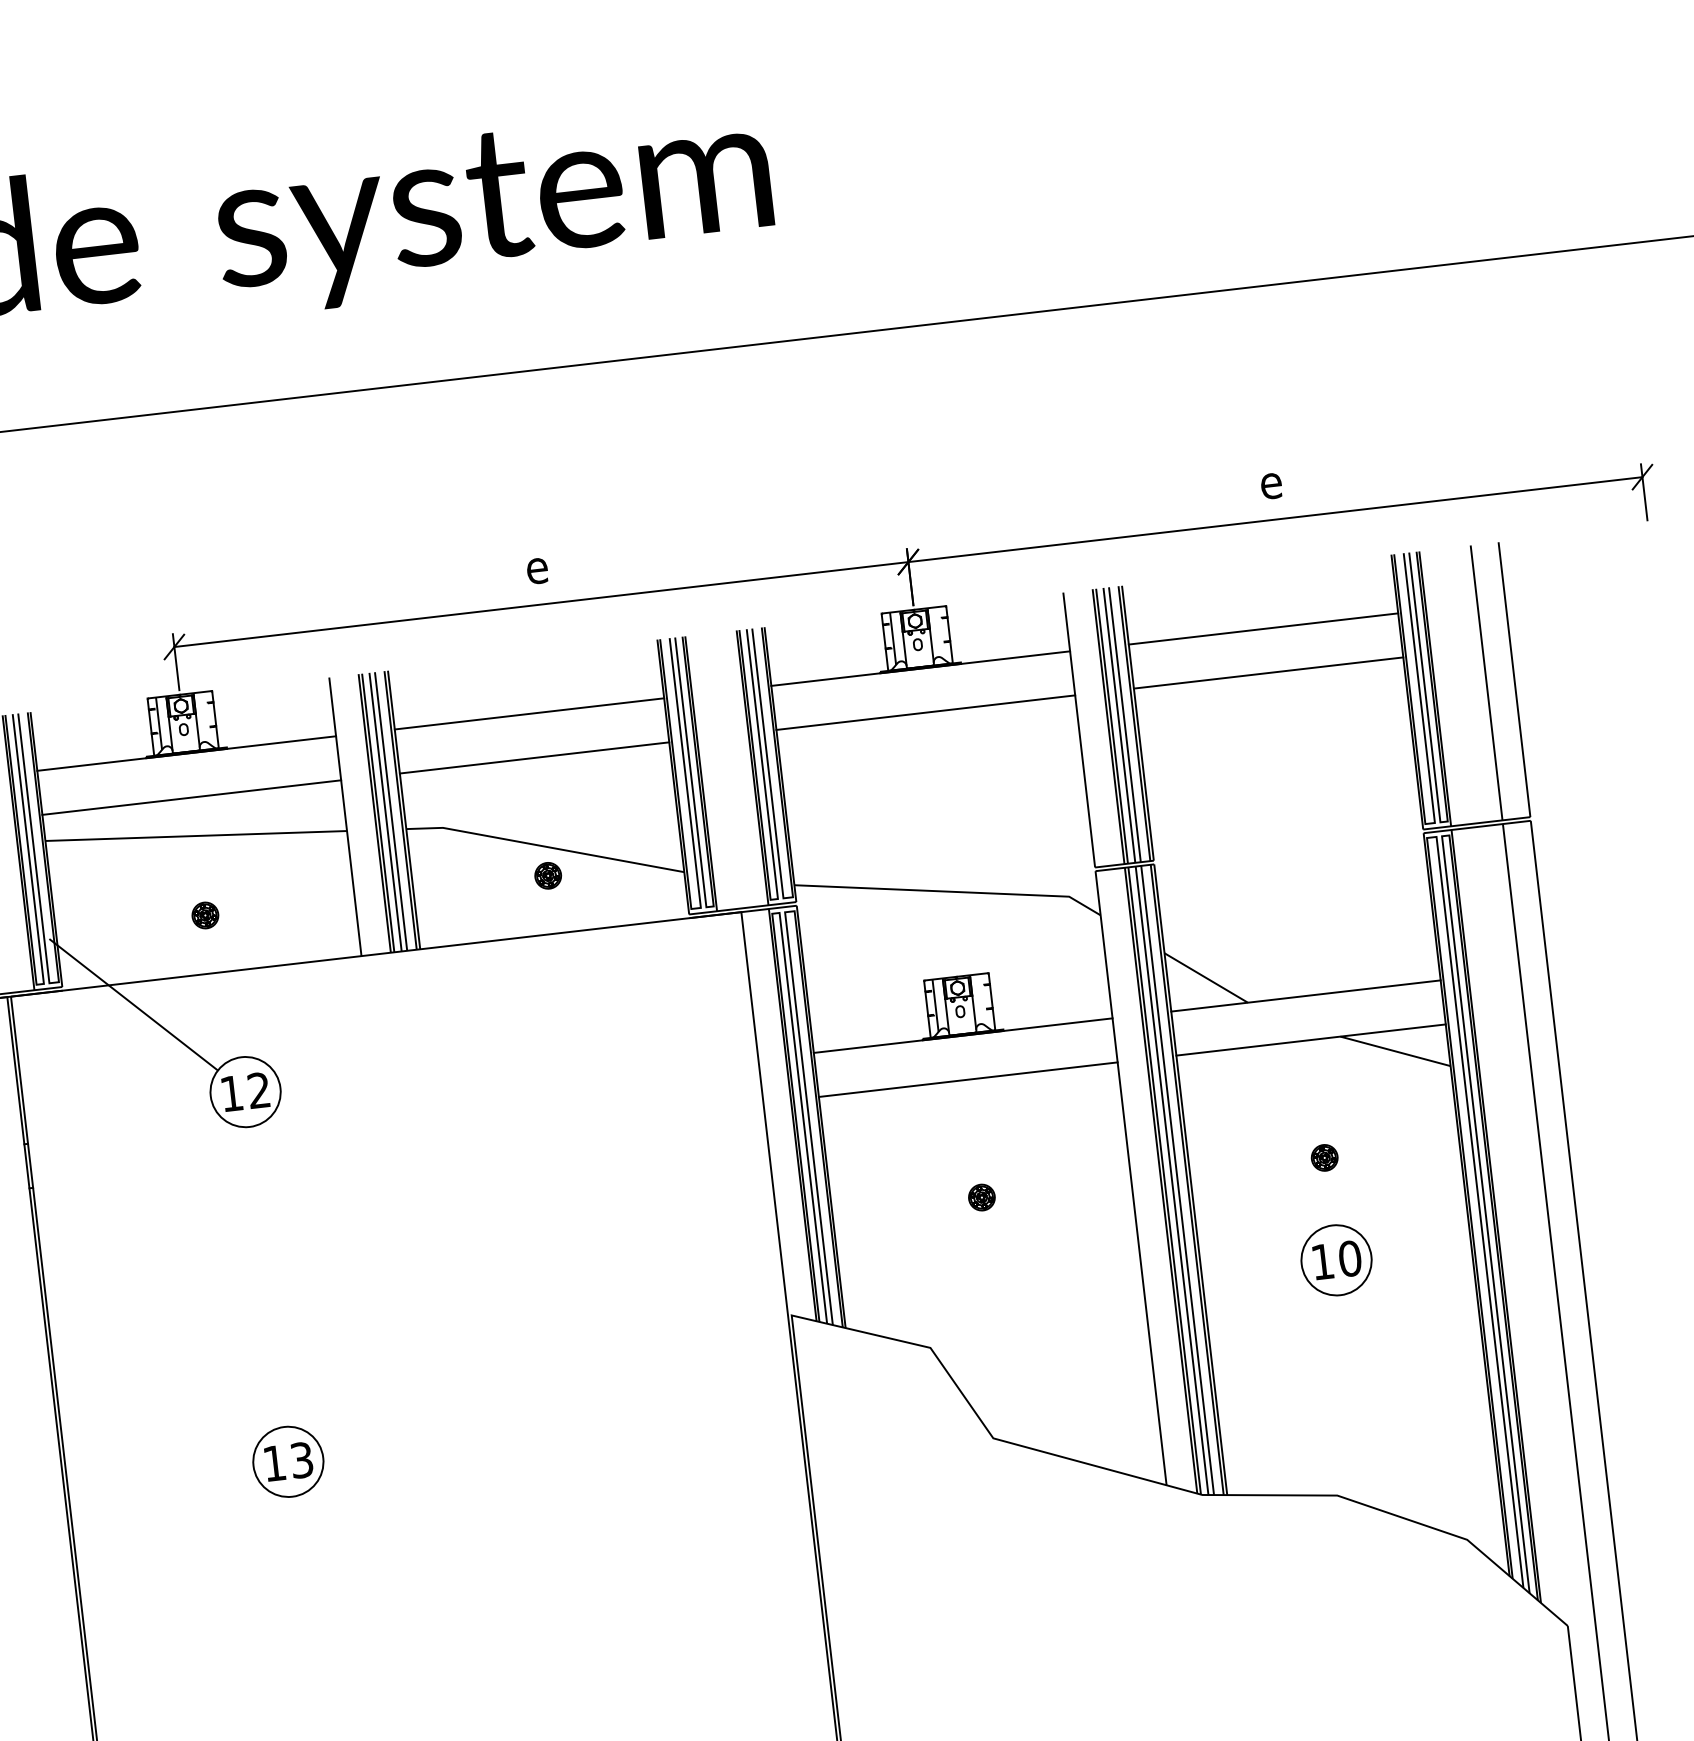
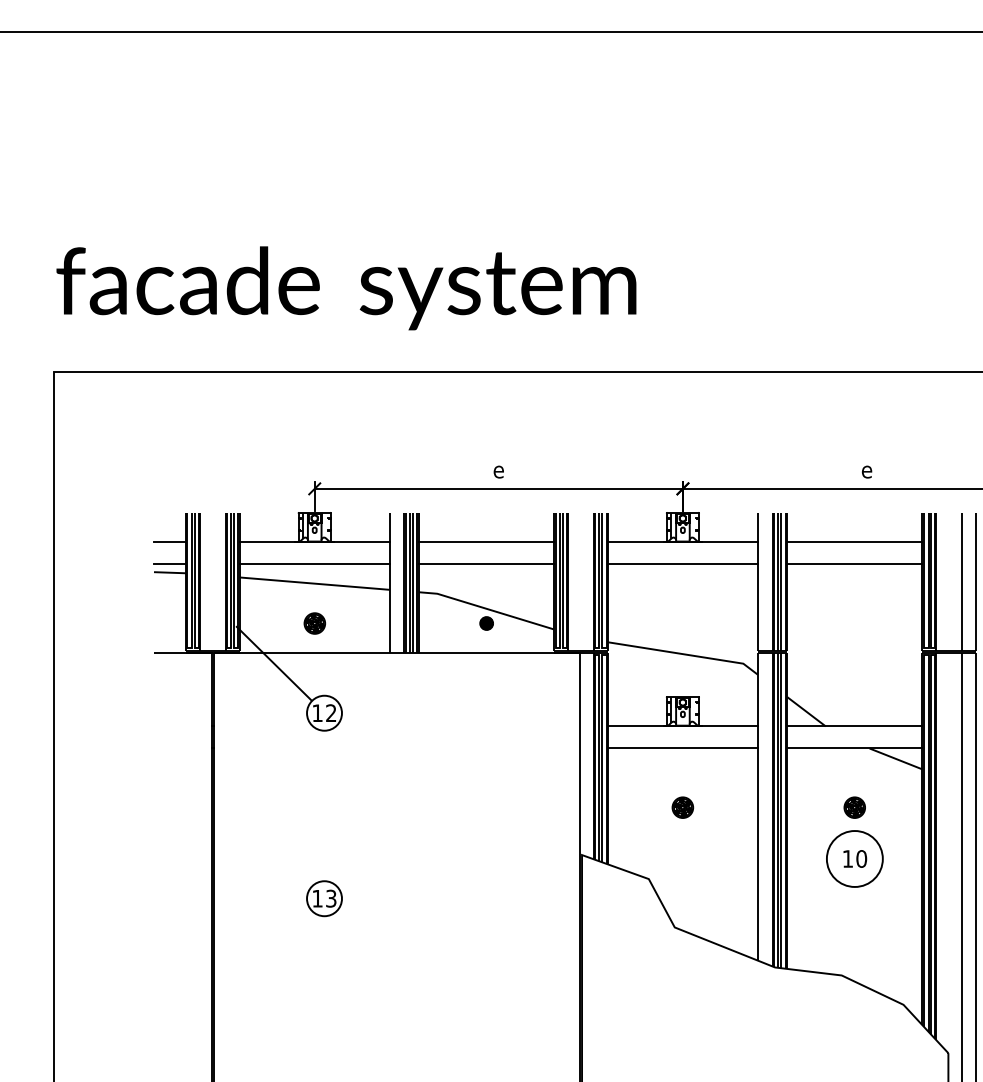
part: (204, 915) -> (314, 623), size x1.6
part: (1323, 1157) -> (854, 807), size x1.6
part: (981, 1197) -> (682, 807), size x1.6
circle: (1335, 1259) -> (854, 858), size x1.6

